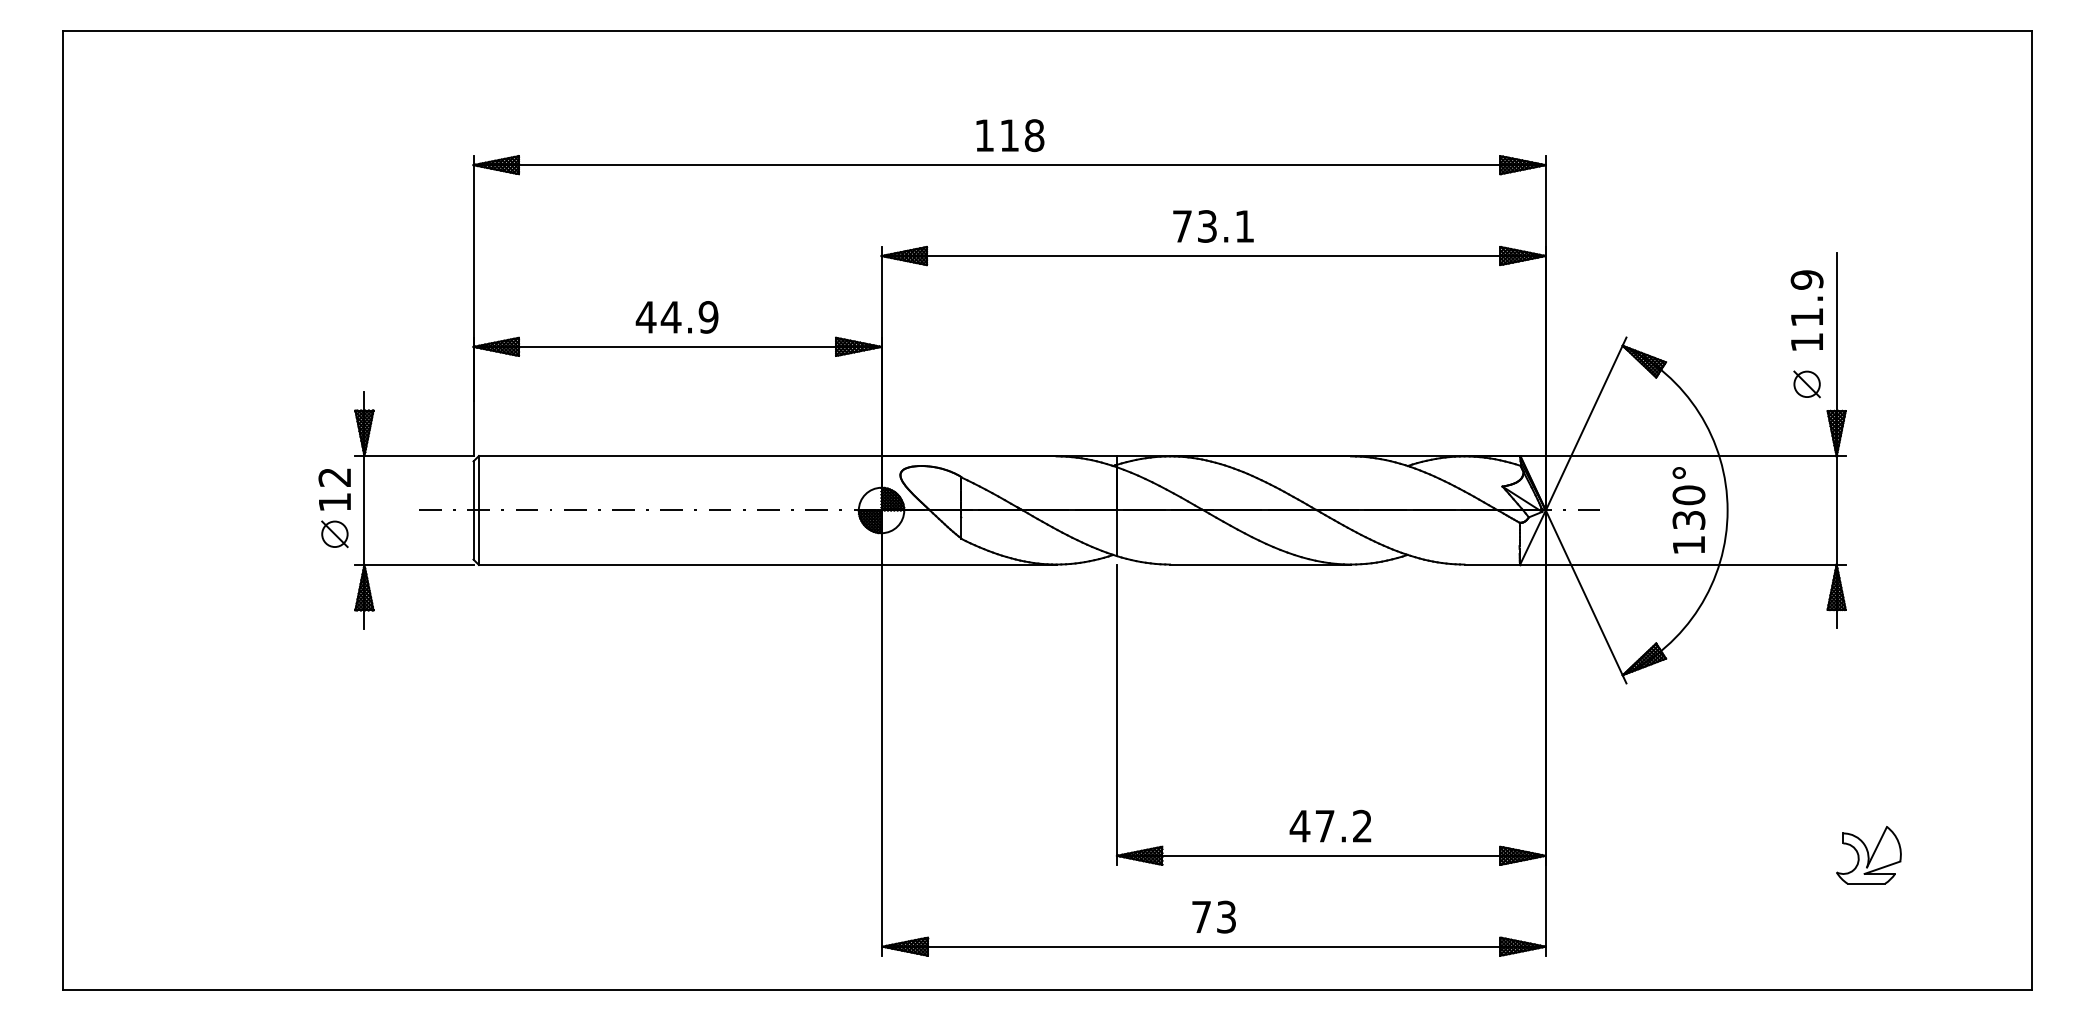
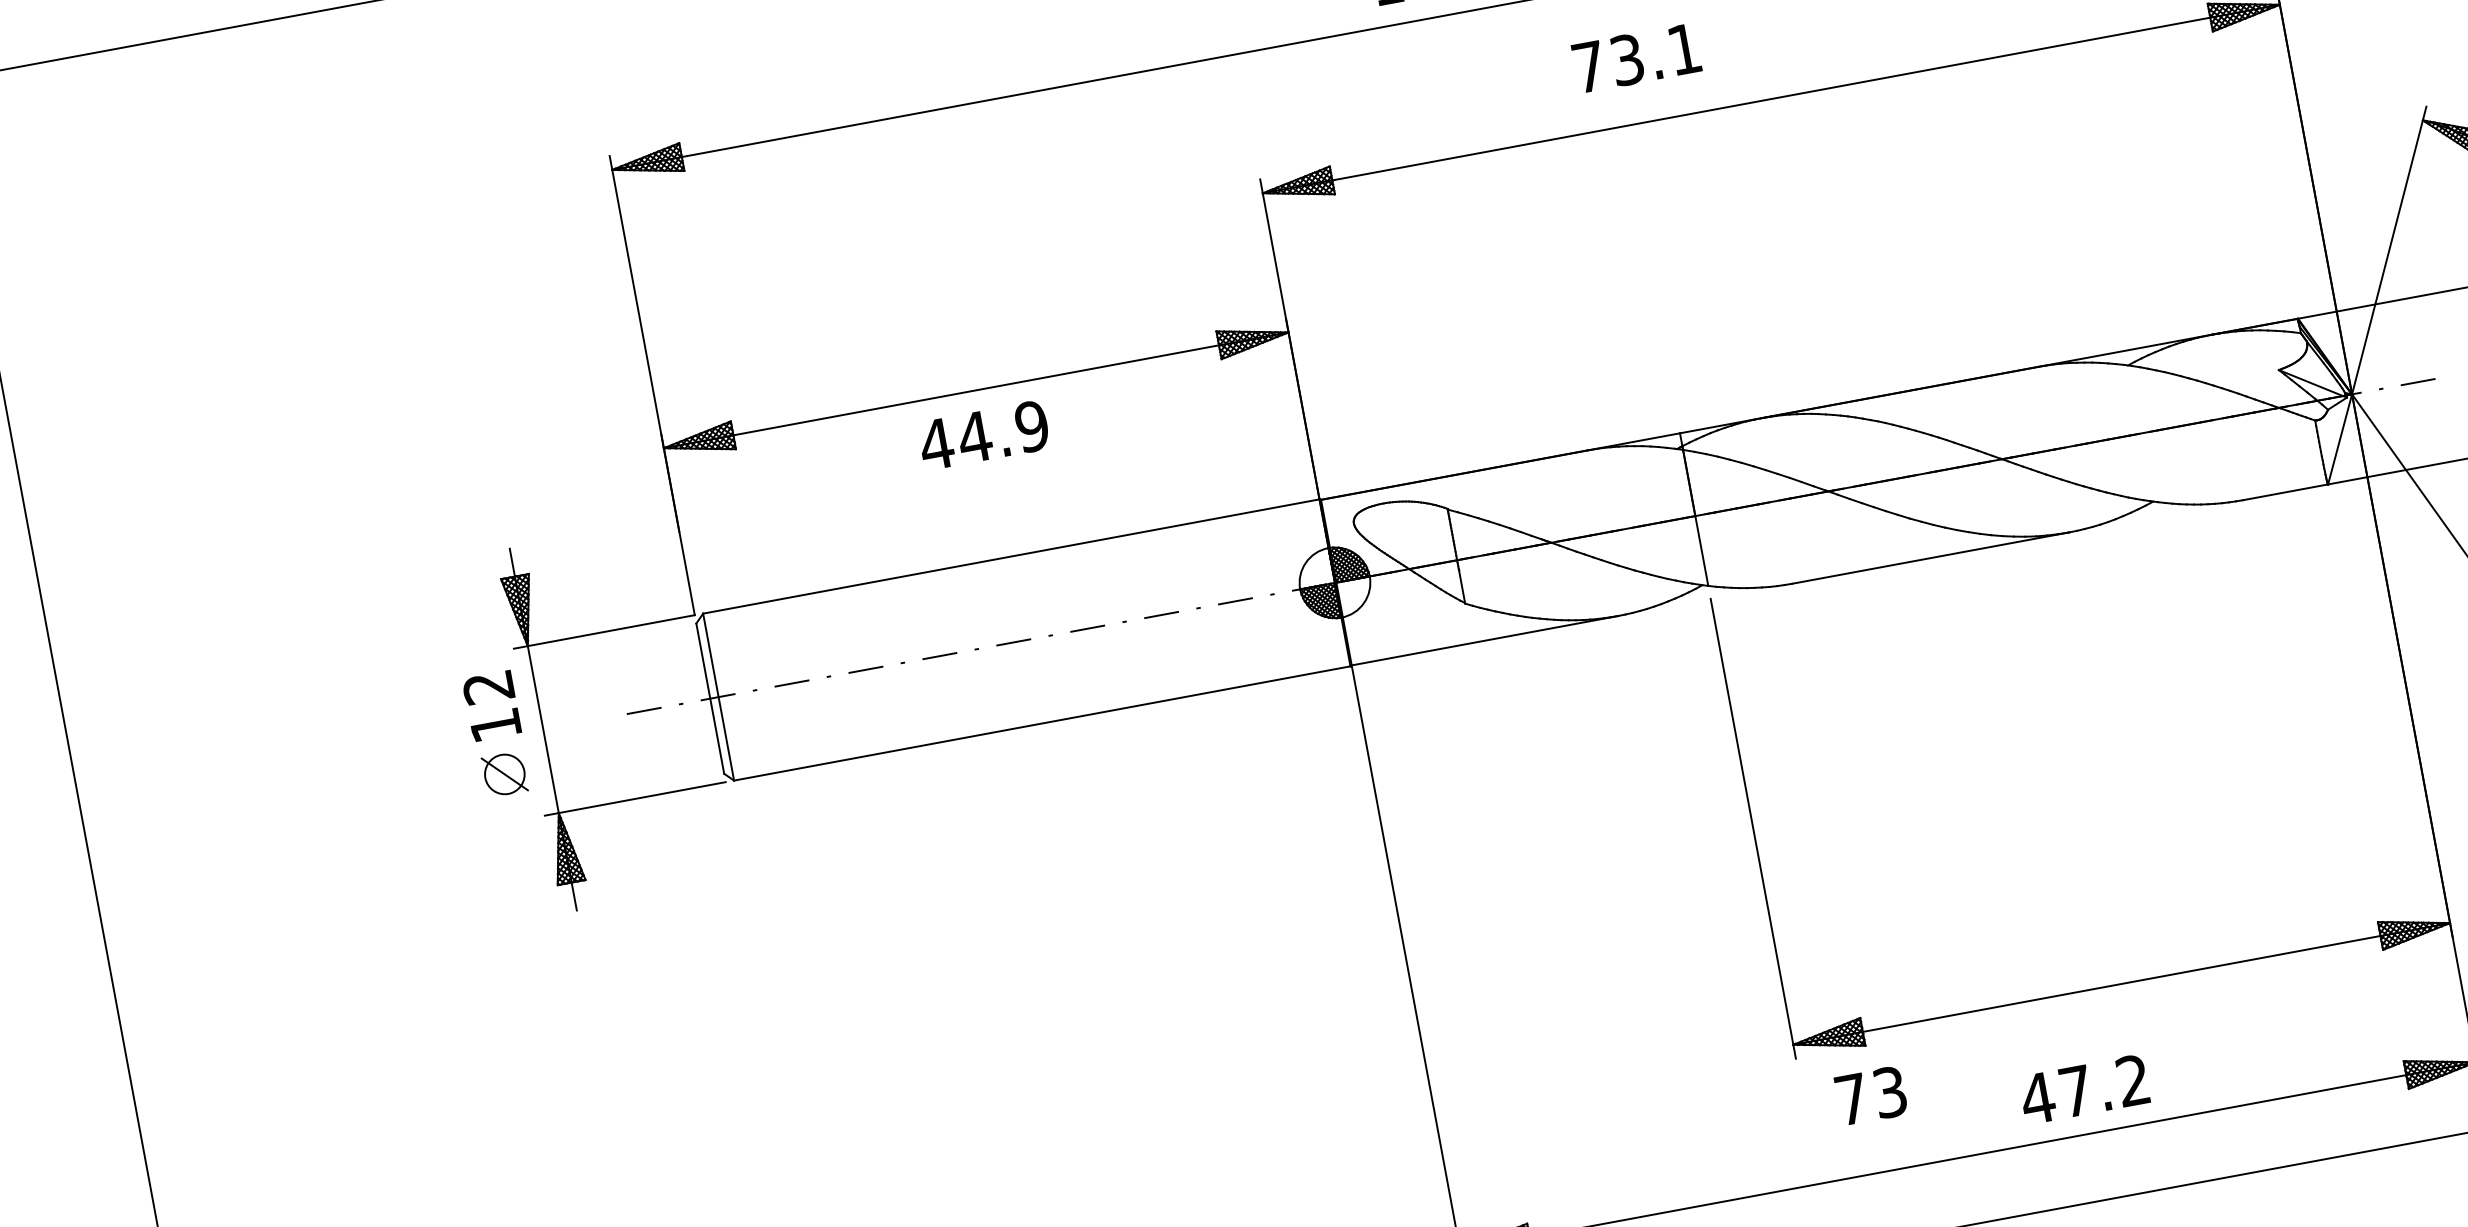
text: (1213, 226) -> (1636, 58), moved
text: (676, 317) -> (983, 435), moved
text: (1330, 825) -> (2084, 1088), moved
text: (1213, 916) -> (1870, 1094), moved

